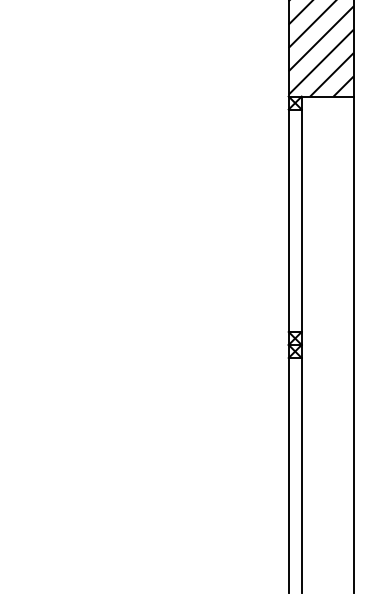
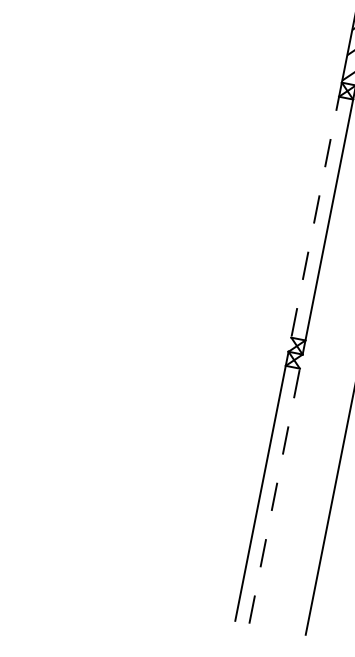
line: (288, 221) -> (314, 217), solid -> dashed
line: (301, 468) -> (275, 488), solid -> dashed

